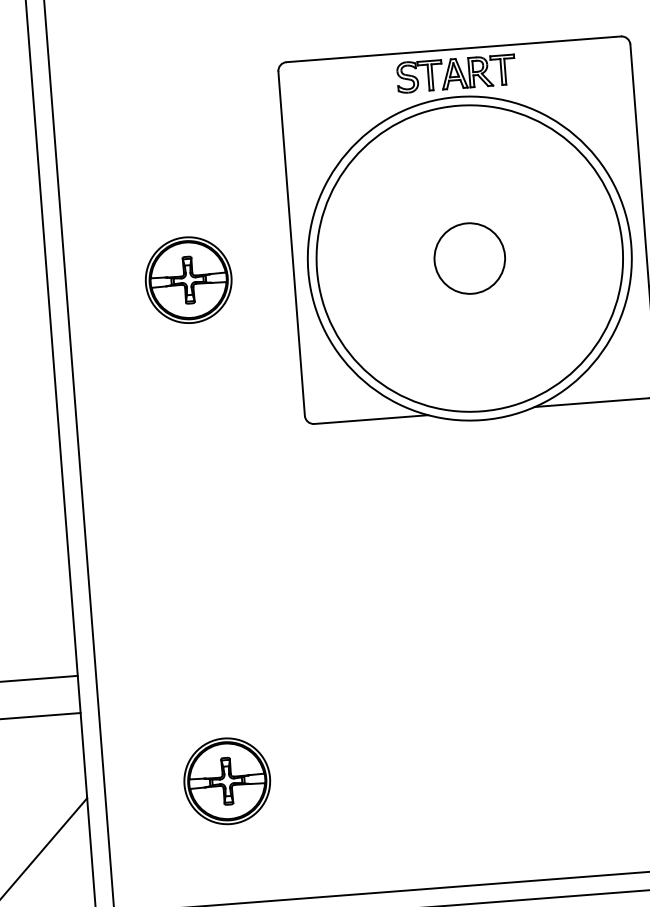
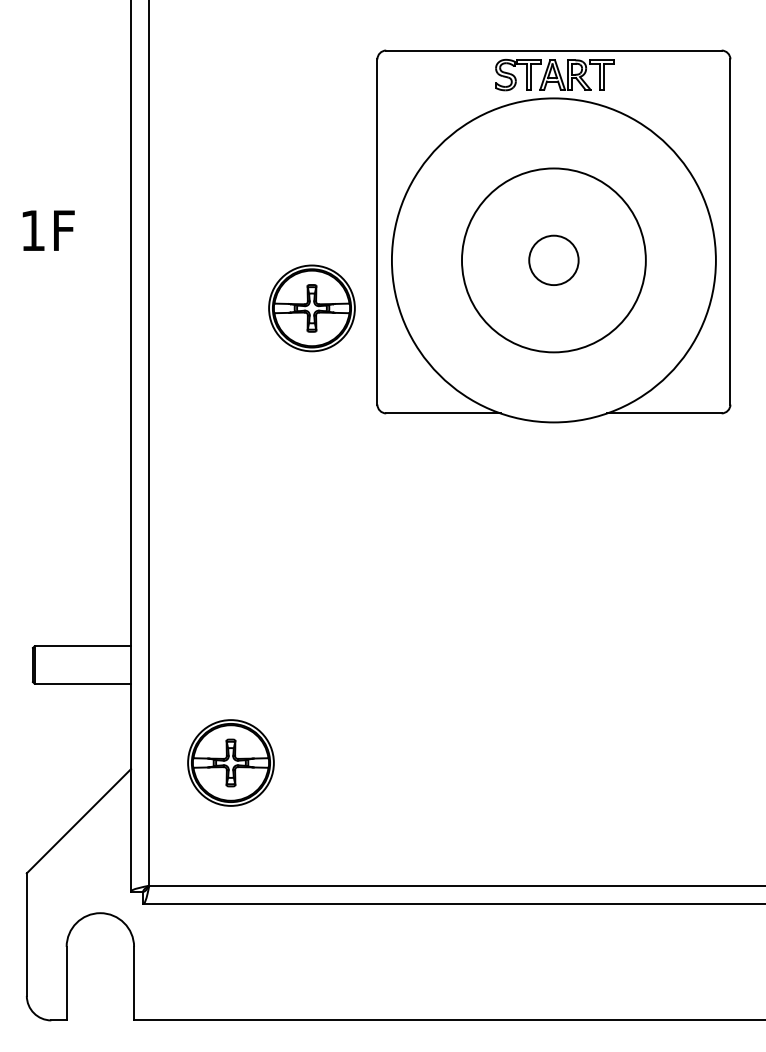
circle: (469, 258) -> (553, 260), size x0.6
circle: (469, 258) -> (553, 260), size x0.7
part: (188, 280) -> (311, 308), moved
part: (226, 780) -> (230, 762), moved

